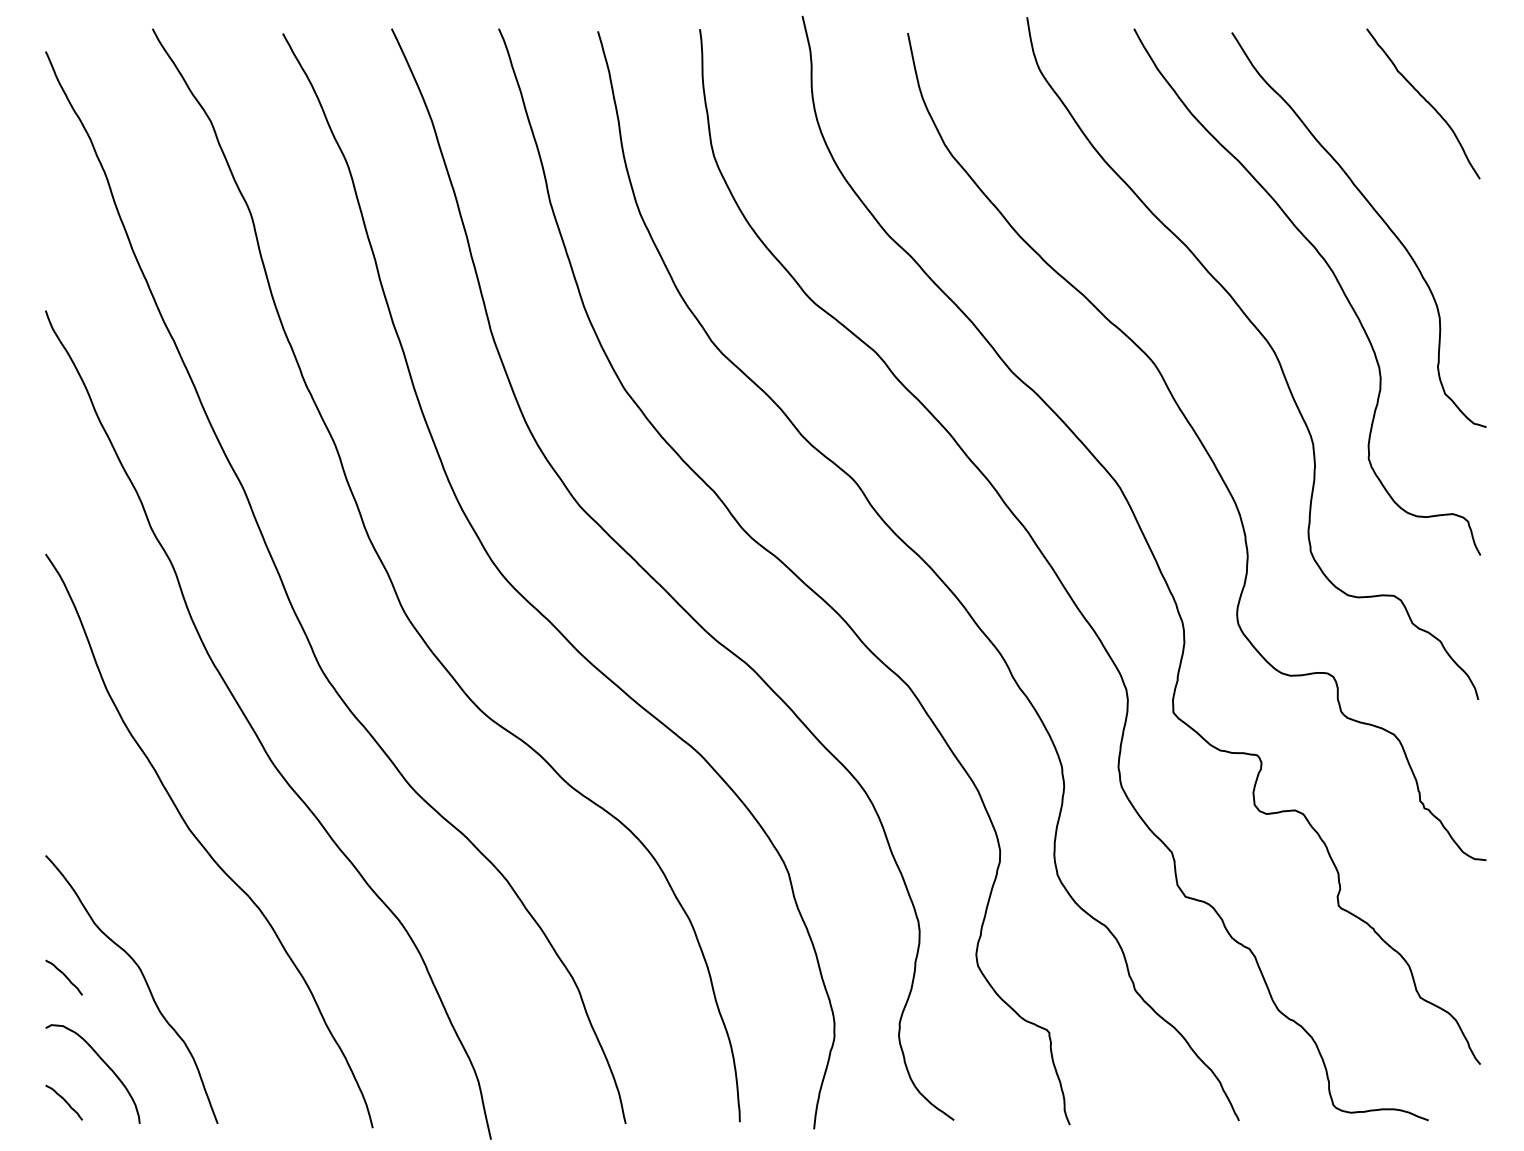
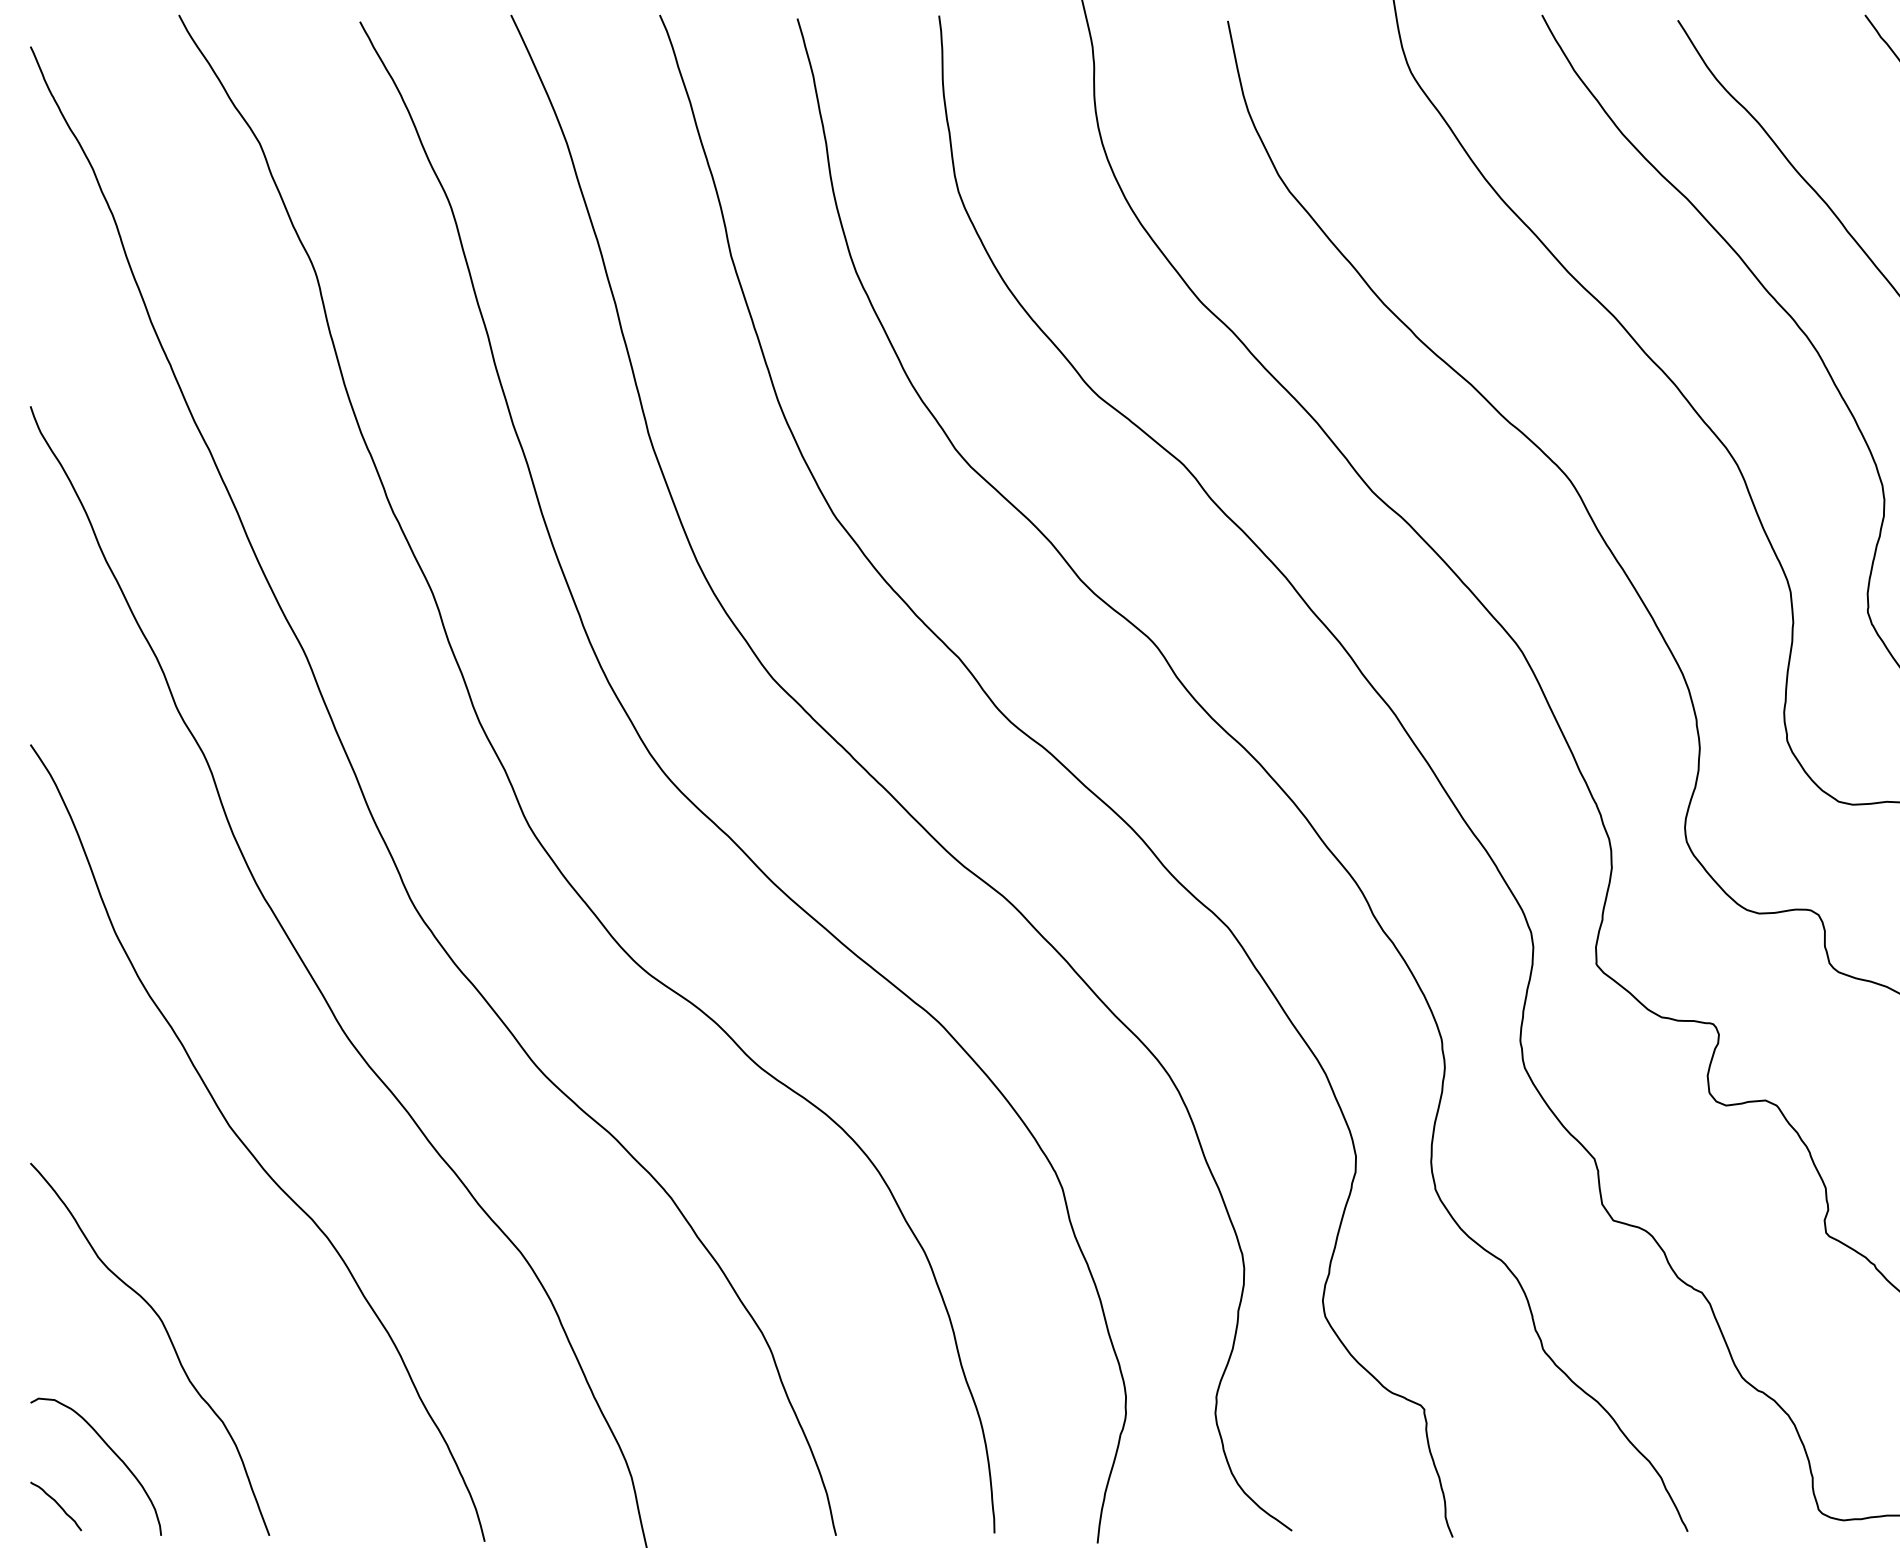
curve: (64, 976) -> (56, 1331), removed

